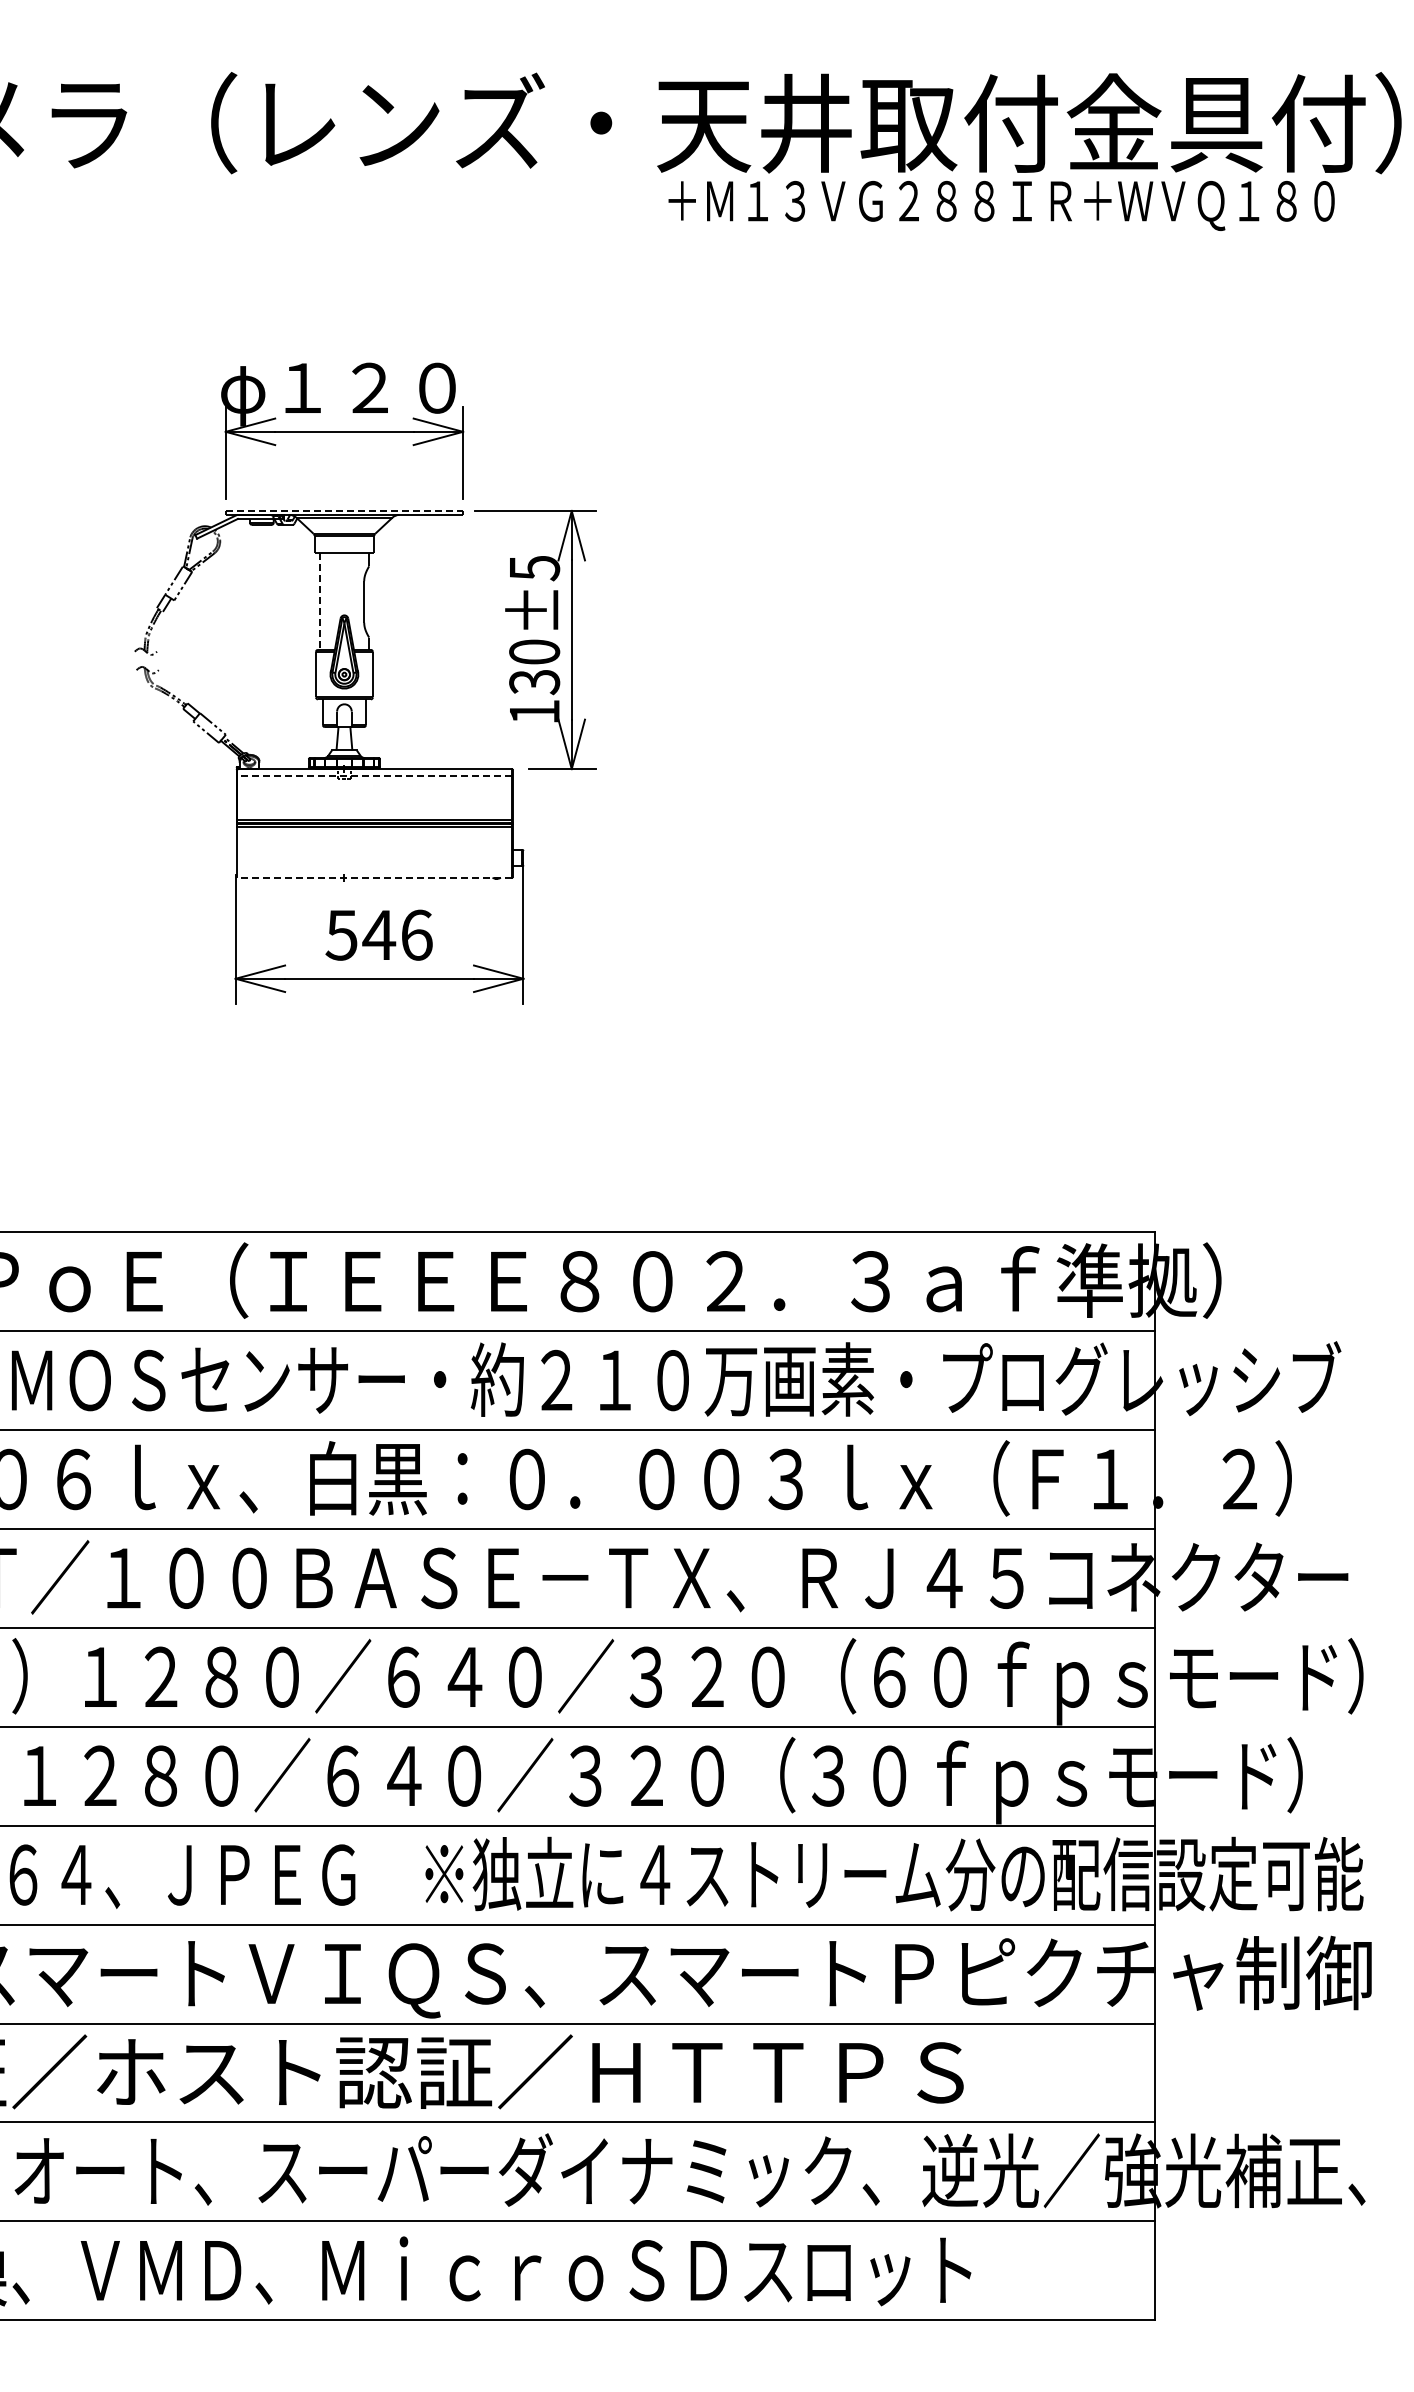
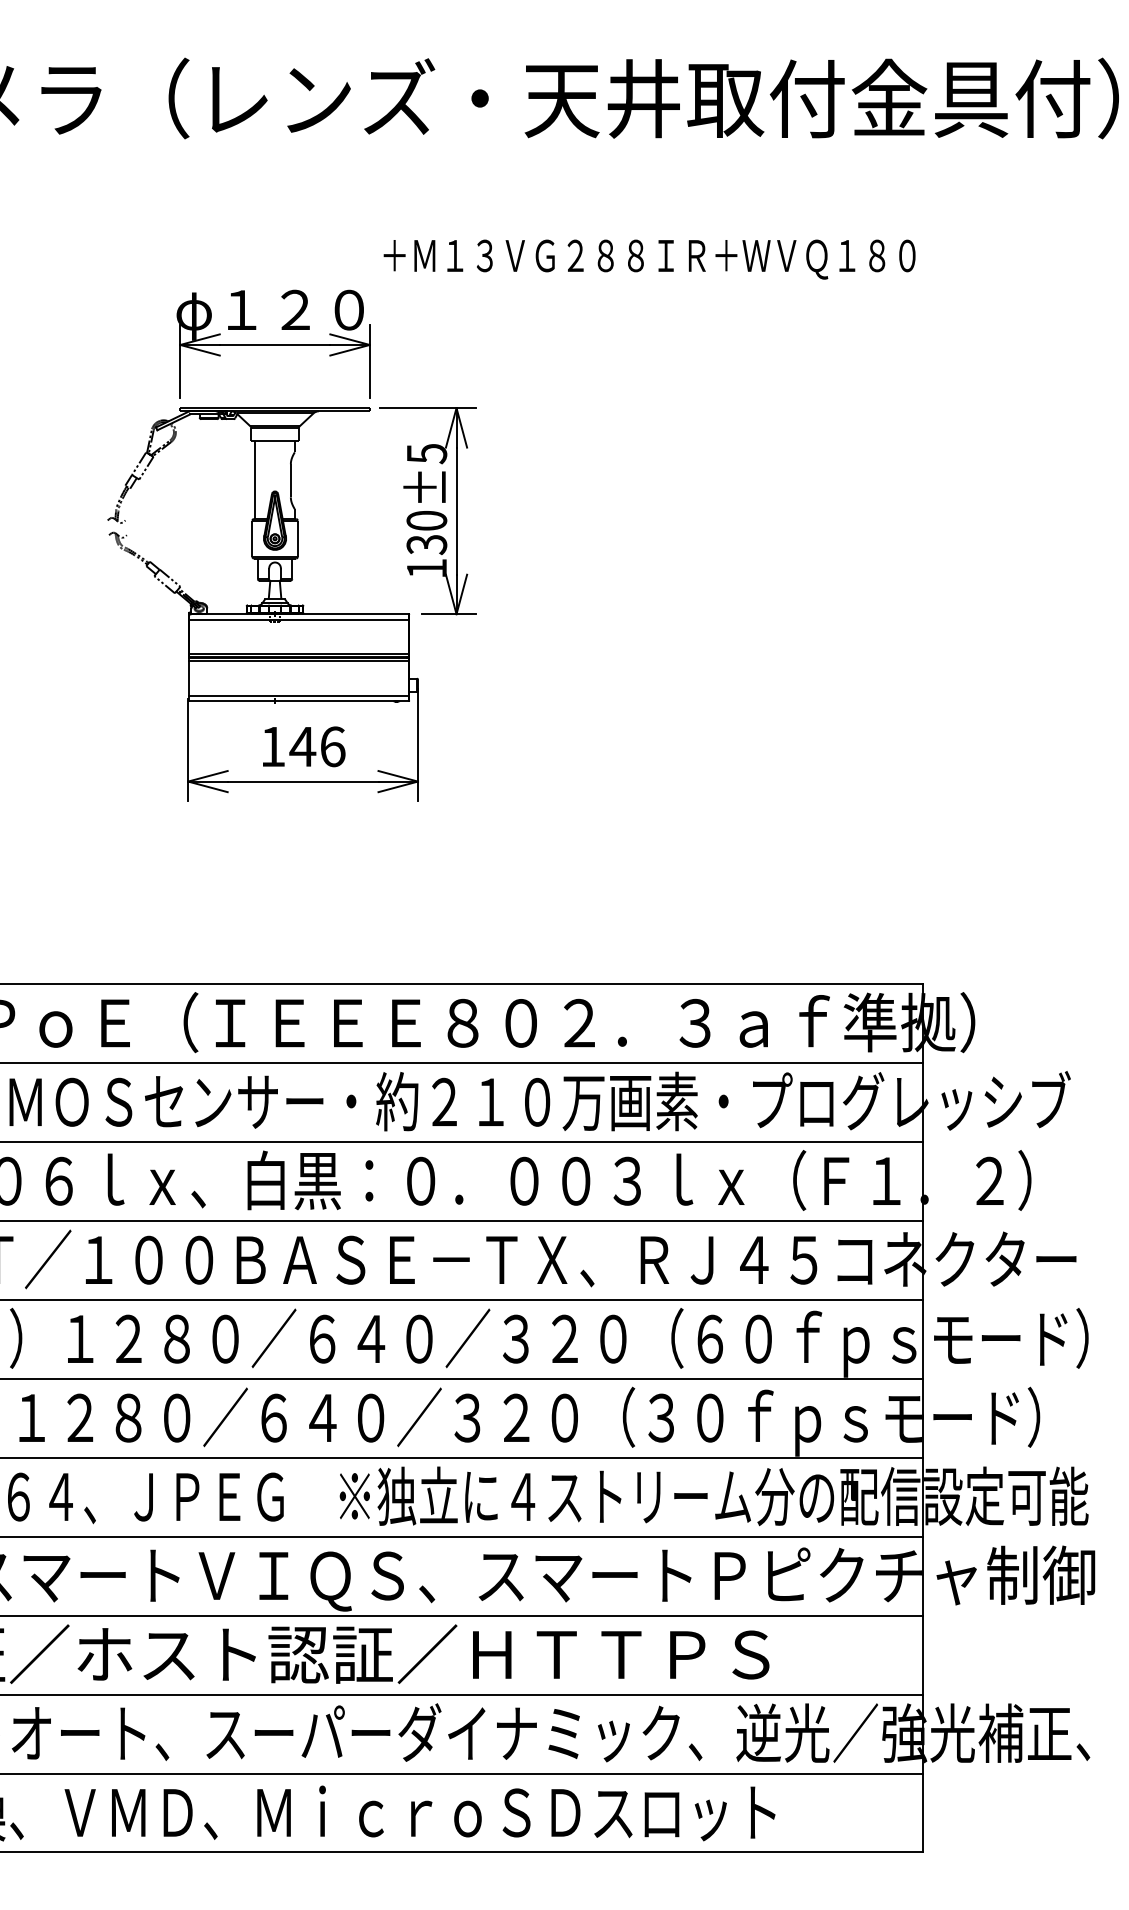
text: (1001, 205) -> (649, 259), moved
line: (344, 510) -> (275, 407), dashed -> solid
line: (319, 601) -> (255, 480), dashed -> solid
line: (374, 776) -> (299, 620), dashed -> solid
line: (374, 870) -> (299, 695), added
line: (374, 877) -> (299, 700), dashed -> solid
text: (341, 935) -> (272, 747), 546 -> 146

